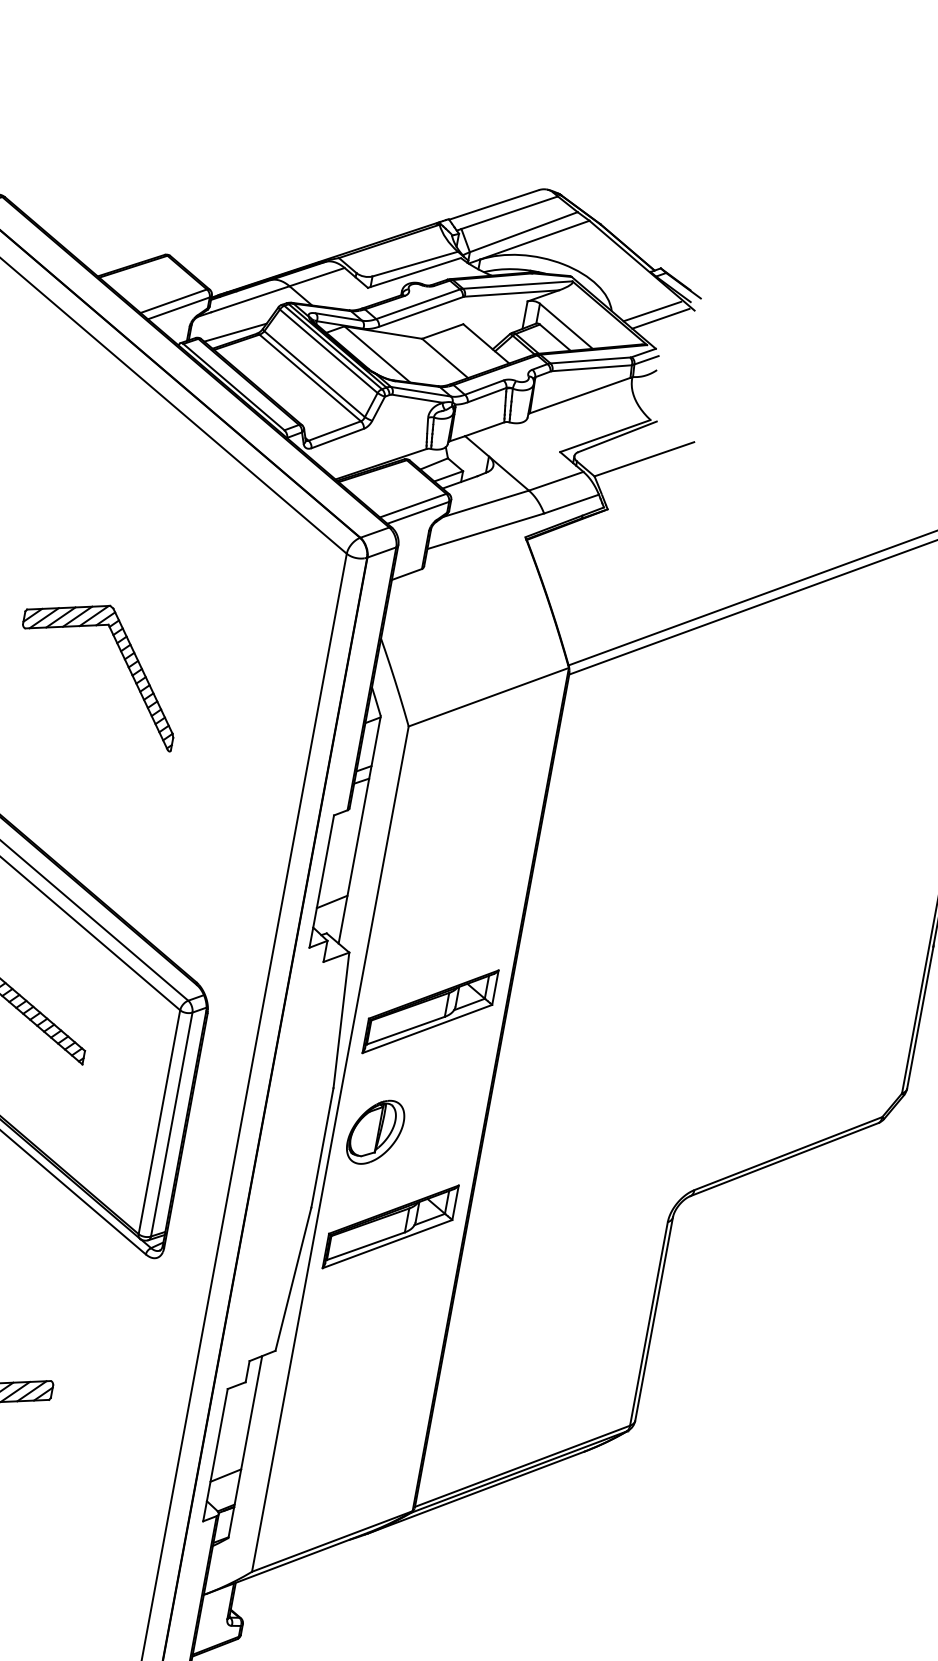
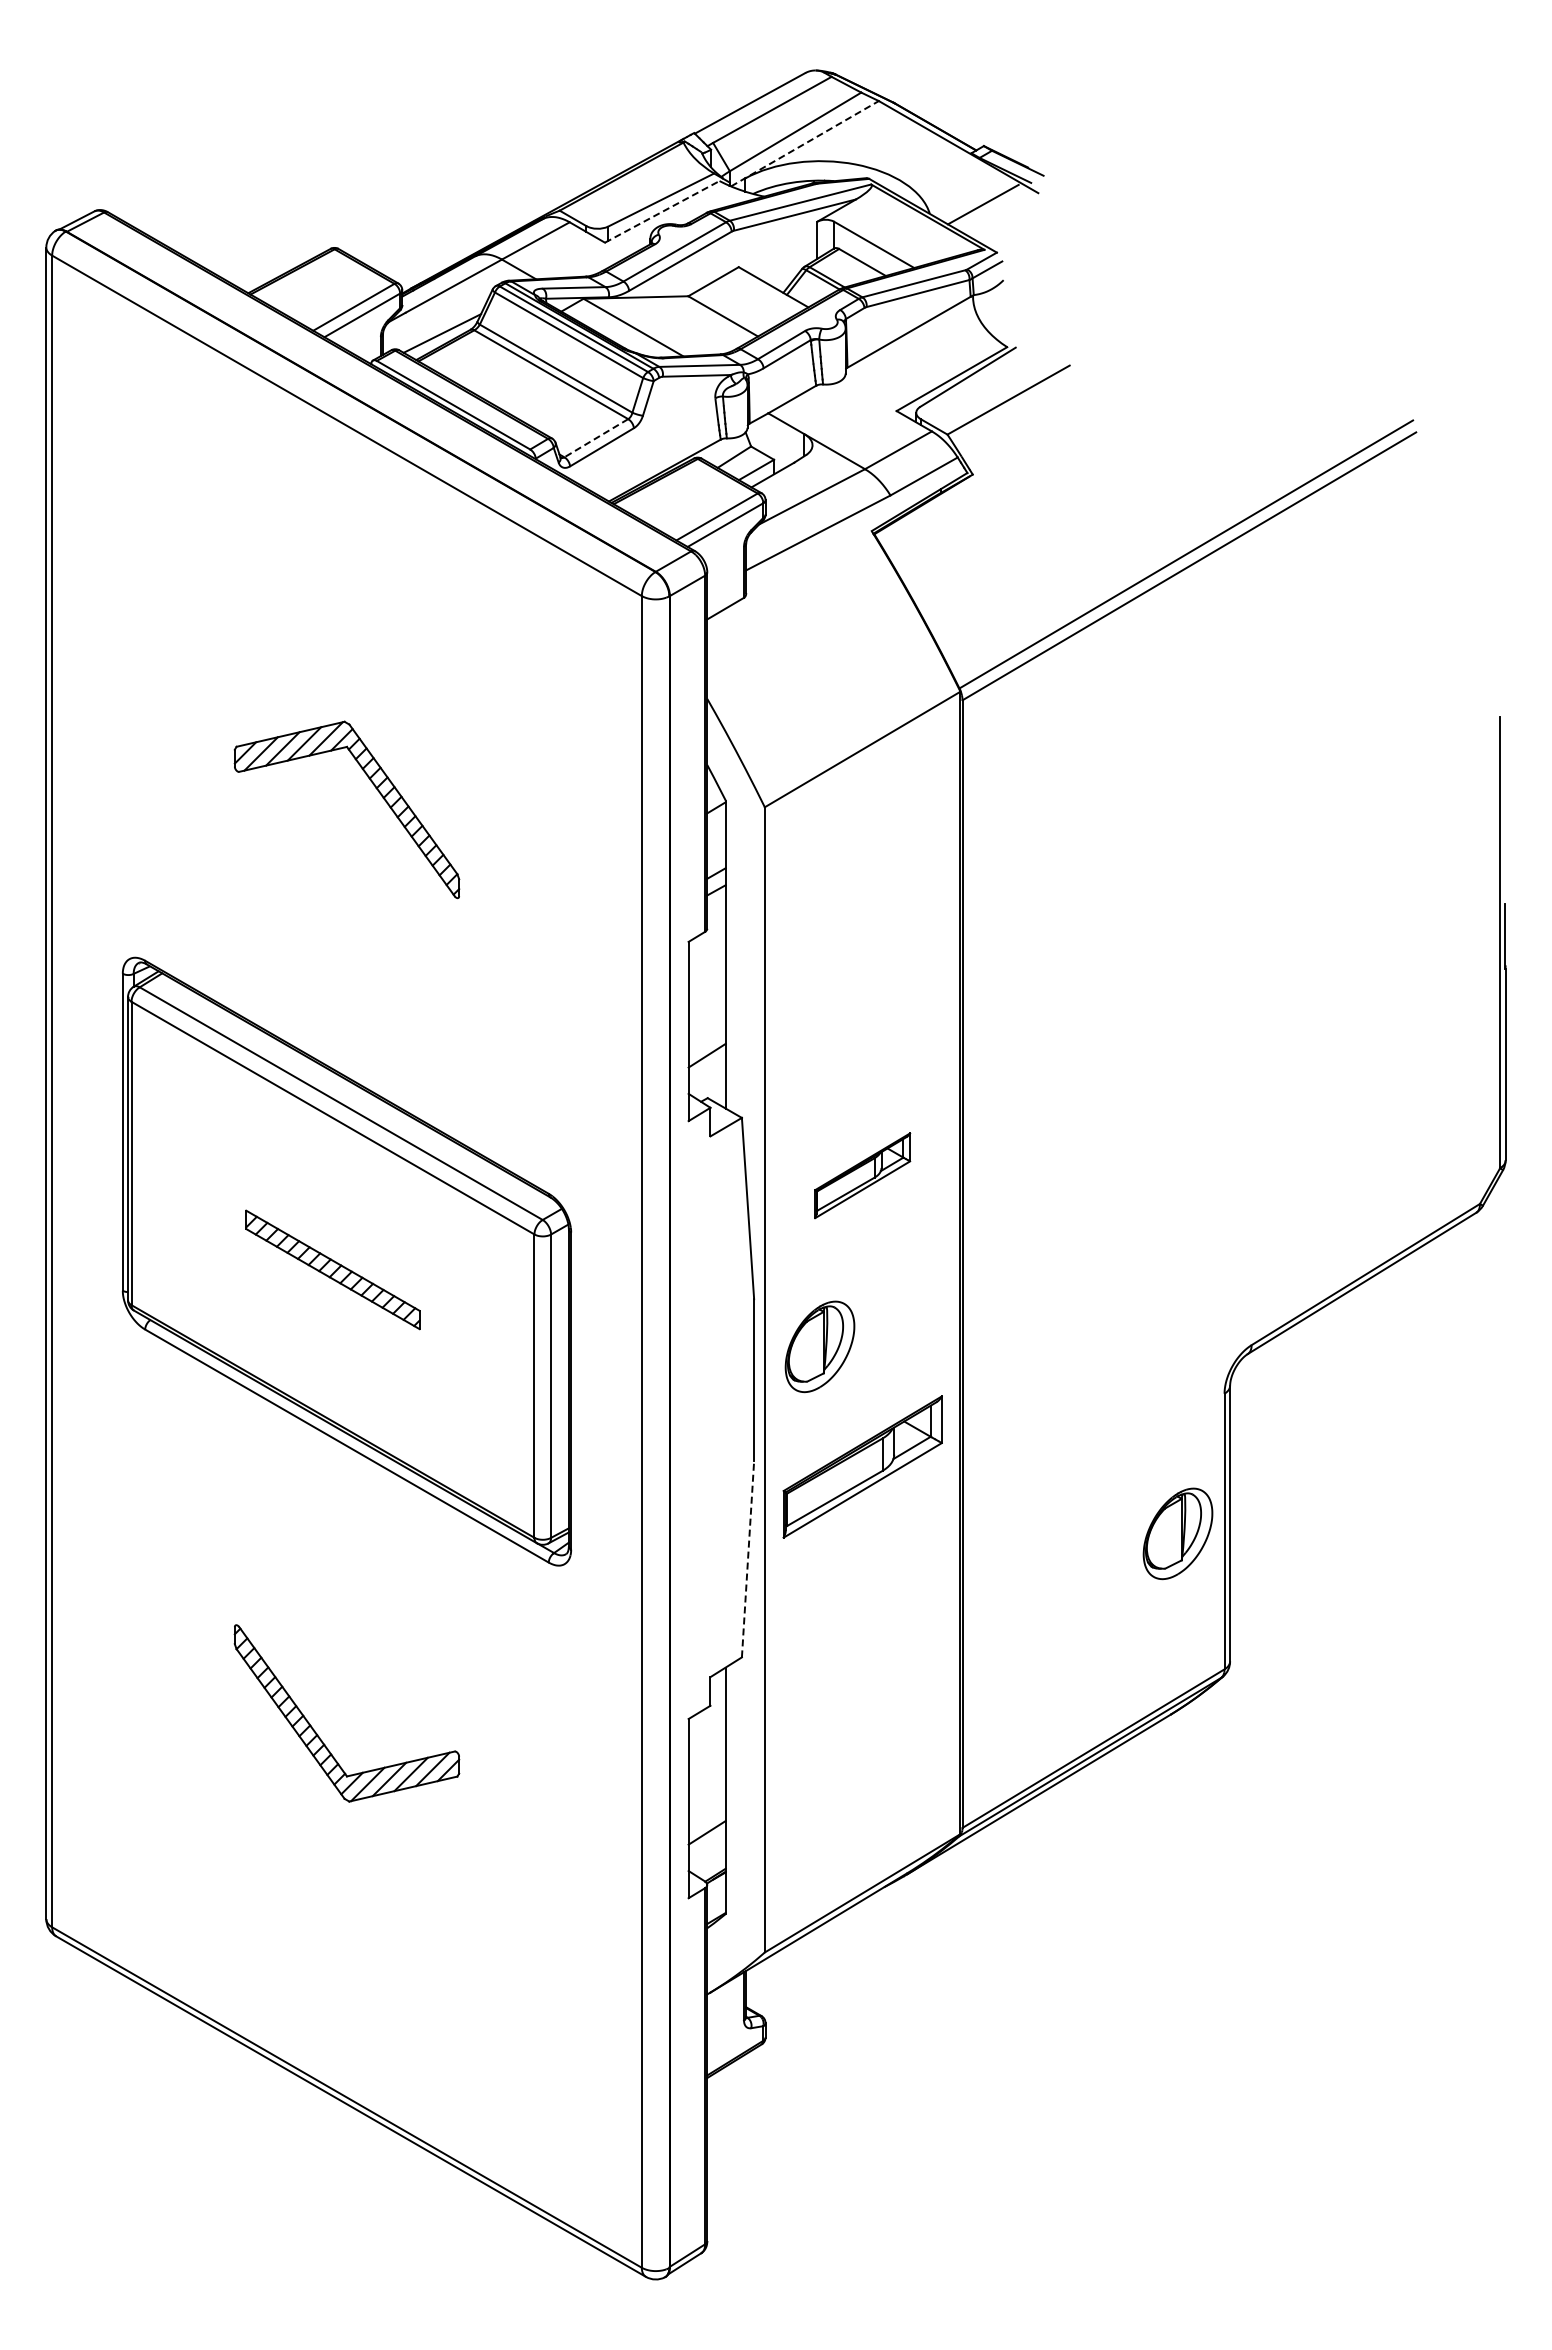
line: (529, 242) -> (805, 143), solid -> dashed
line: (414, 272) -> (662, 211), solid -> dashed
line: (661, 318) -> (996, 211), removed
line: (334, 431) -> (595, 438), solid -> dashed
part: (430, 1011) -> (862, 1175), size x0.6
line: (293, 1278) -> (748, 1558), solid -> dashed
part: (613, 1318) -> (1177, 1533), added

